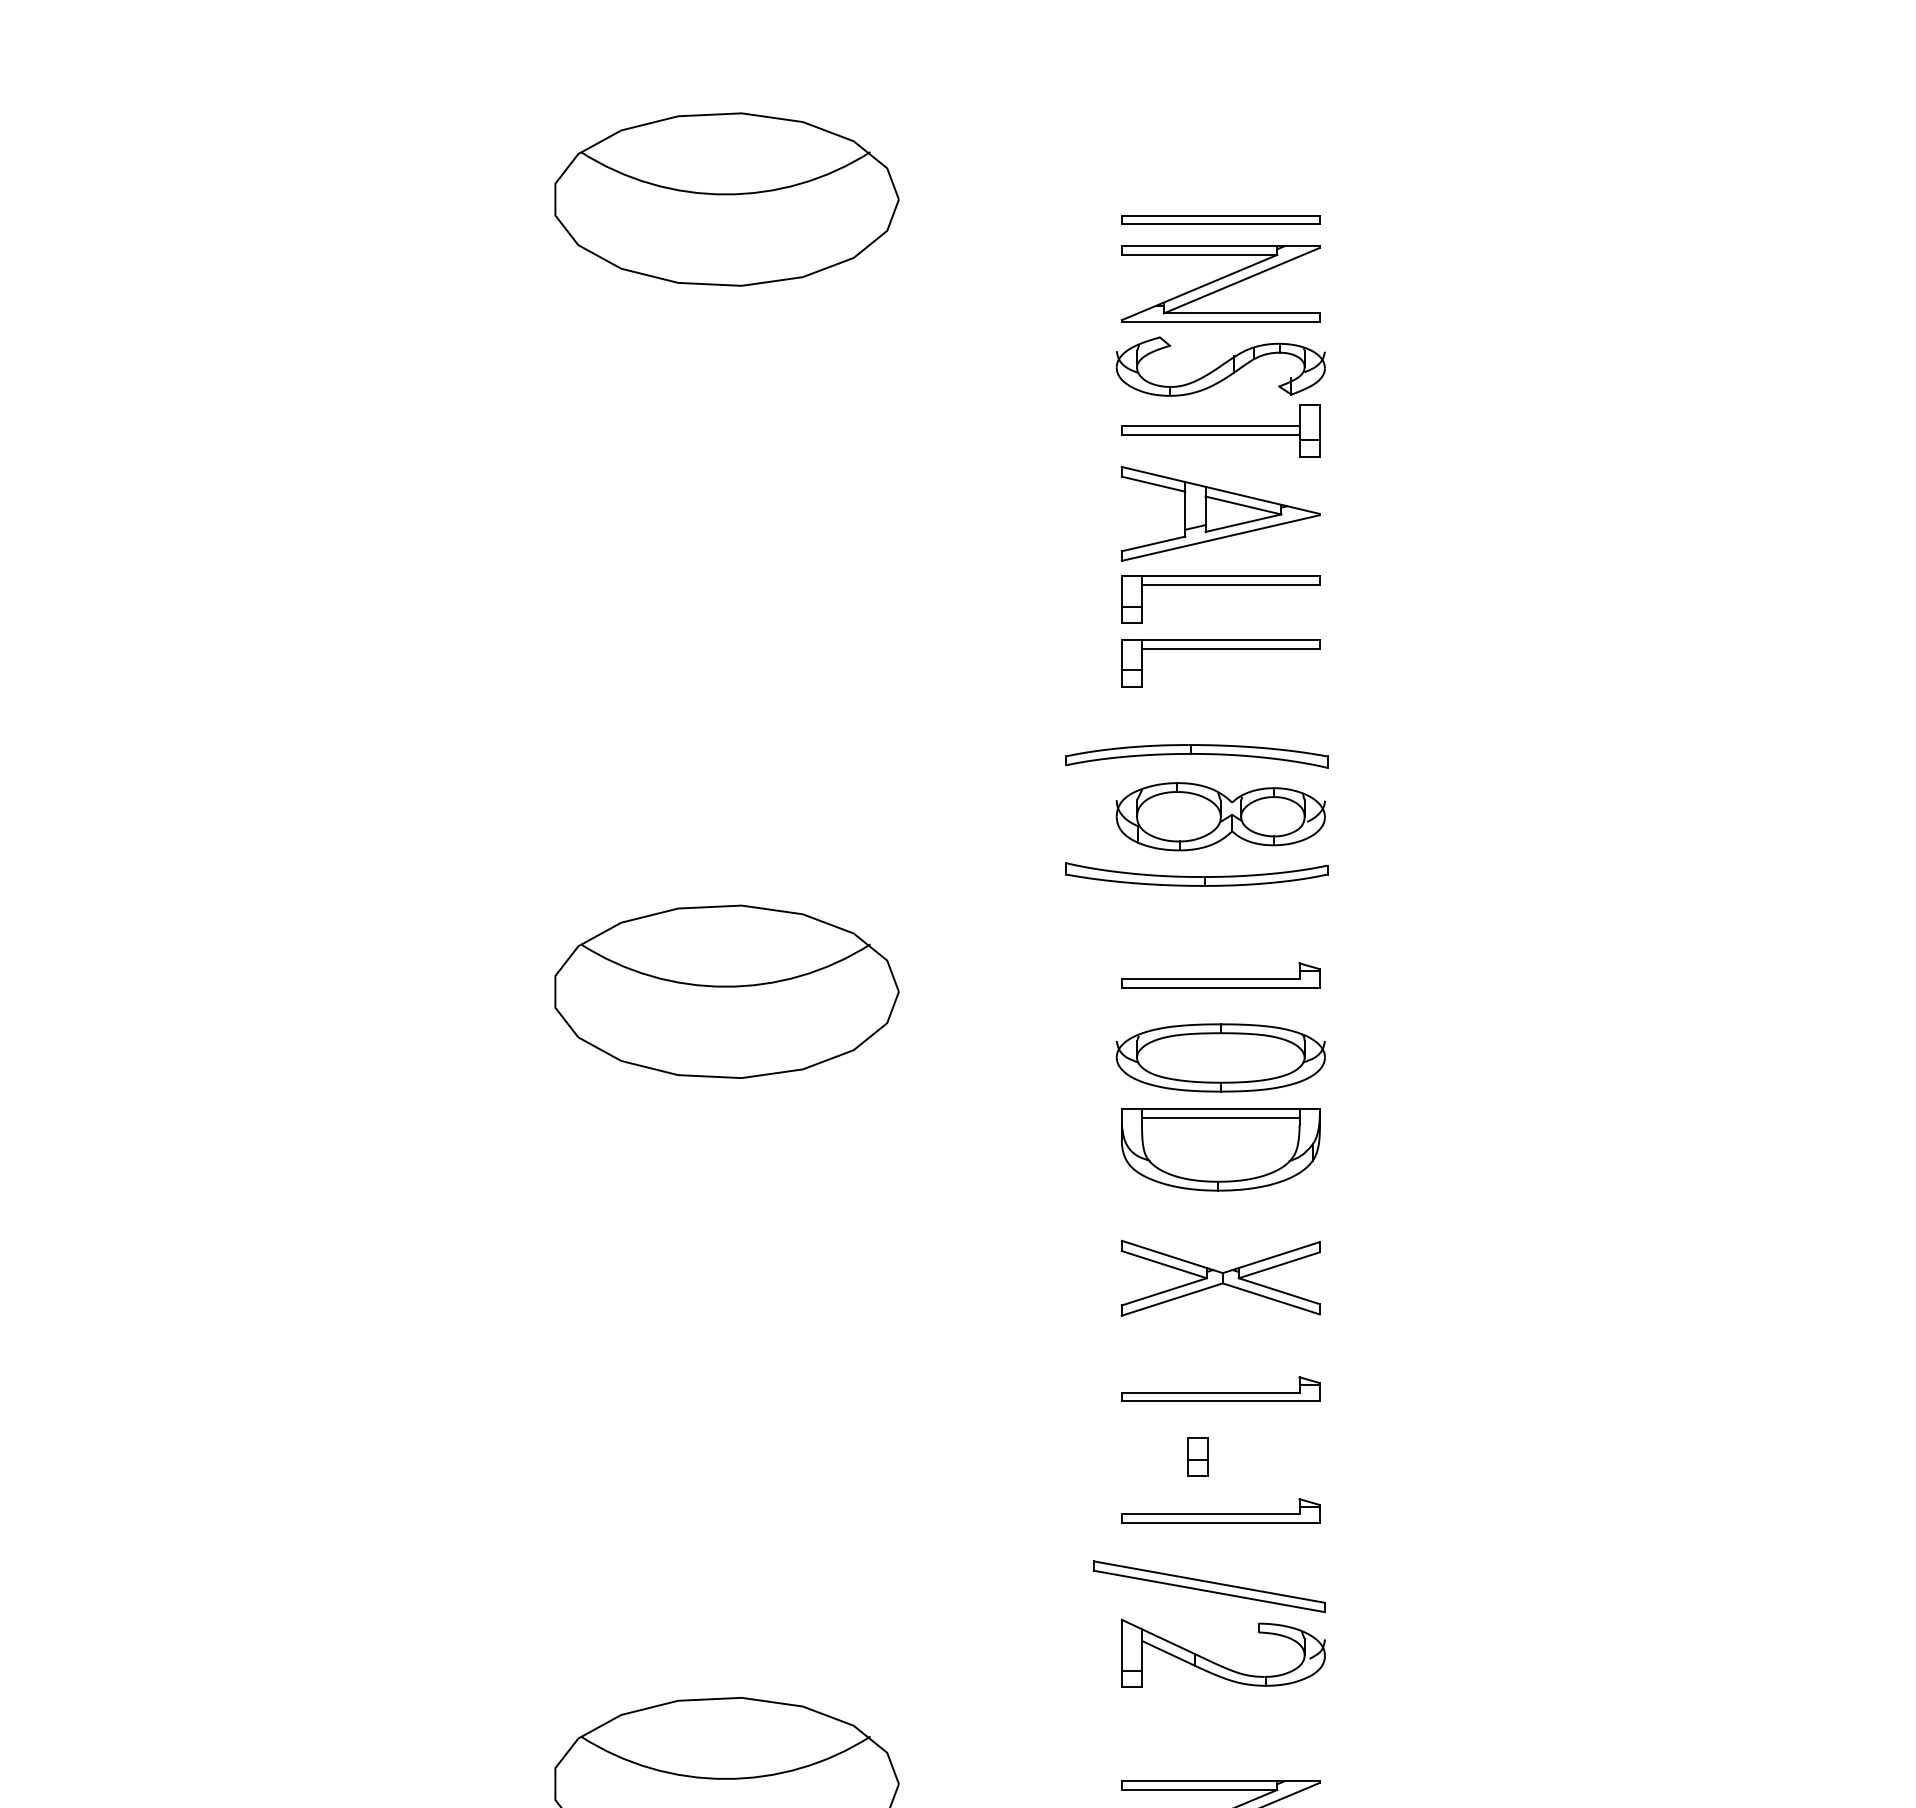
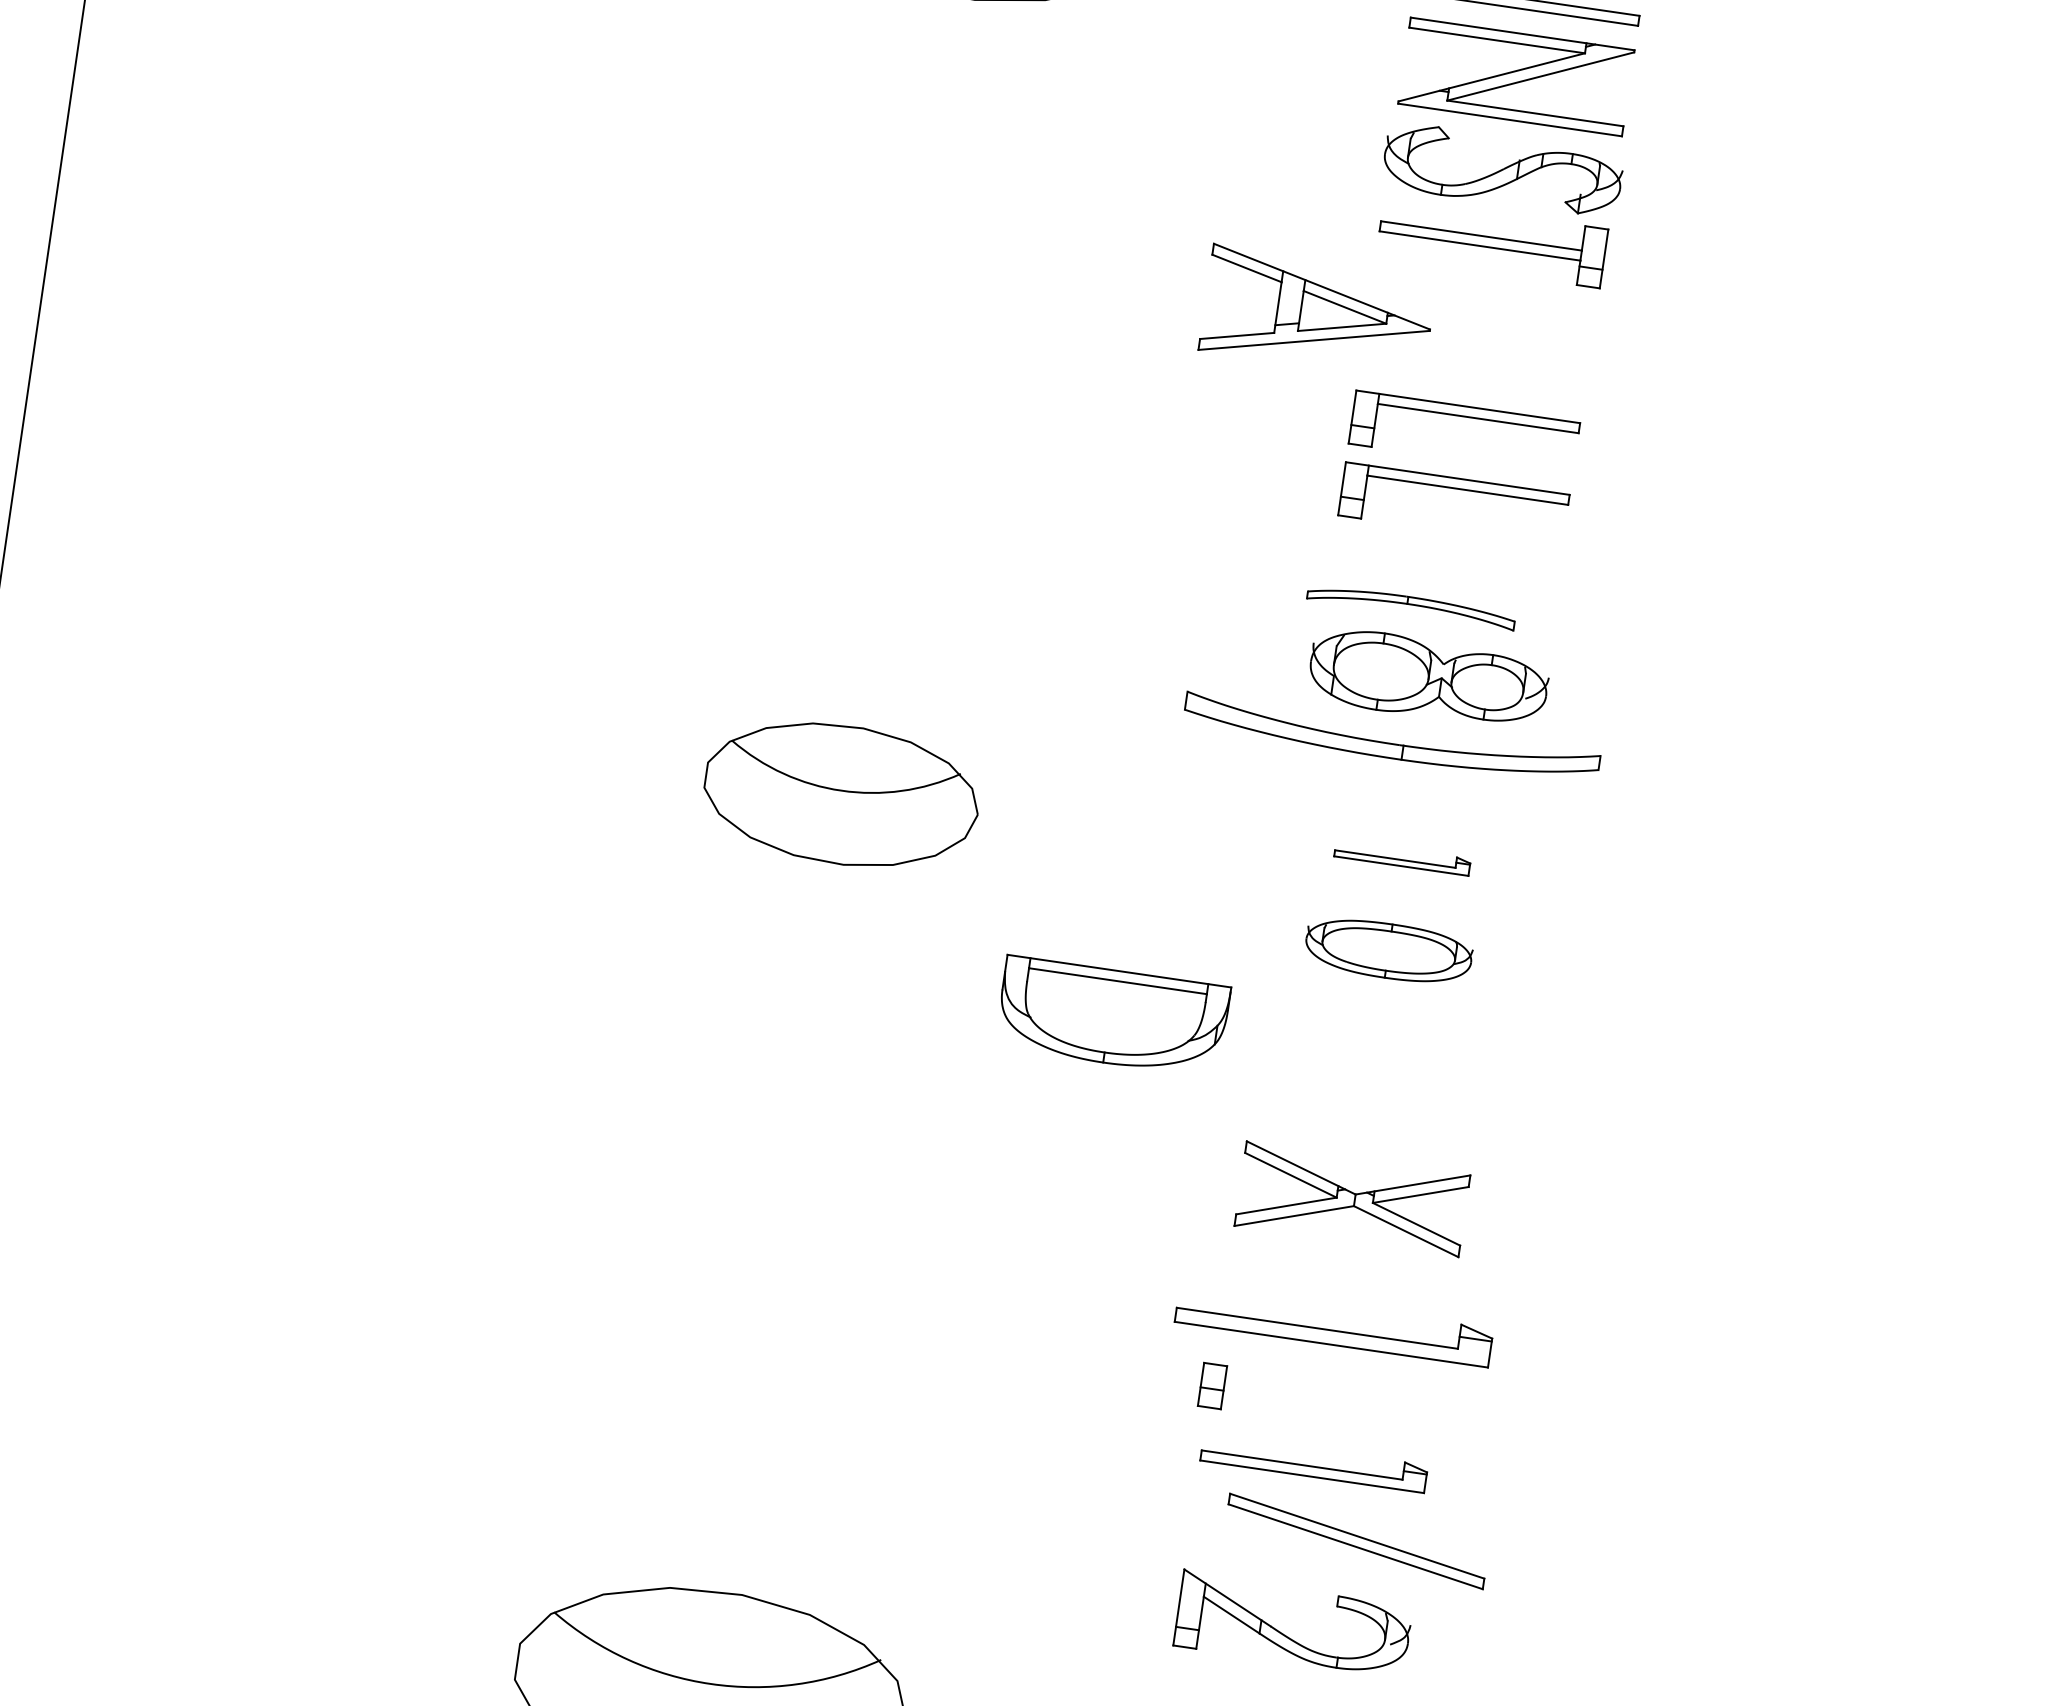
part: (1220, 513) -> (1317, 312), moved
part: (1196, 756) -> (1411, 606), size x0.7
part: (1196, 874) -> (1391, 739), size x1.4
part: (1220, 975) -> (1402, 857), size x0.6
part: (726, 991) -> (841, 794), size x0.7
part: (1220, 1057) -> (1388, 950), size x0.7
part: (1220, 1149) -> (1112, 1016), moved
part: (1220, 1388) -> (1334, 1324), size x1.4
part: (1197, 1456) -> (1212, 1385), moved
part: (1209, 1586) -> (1356, 1541), moved

